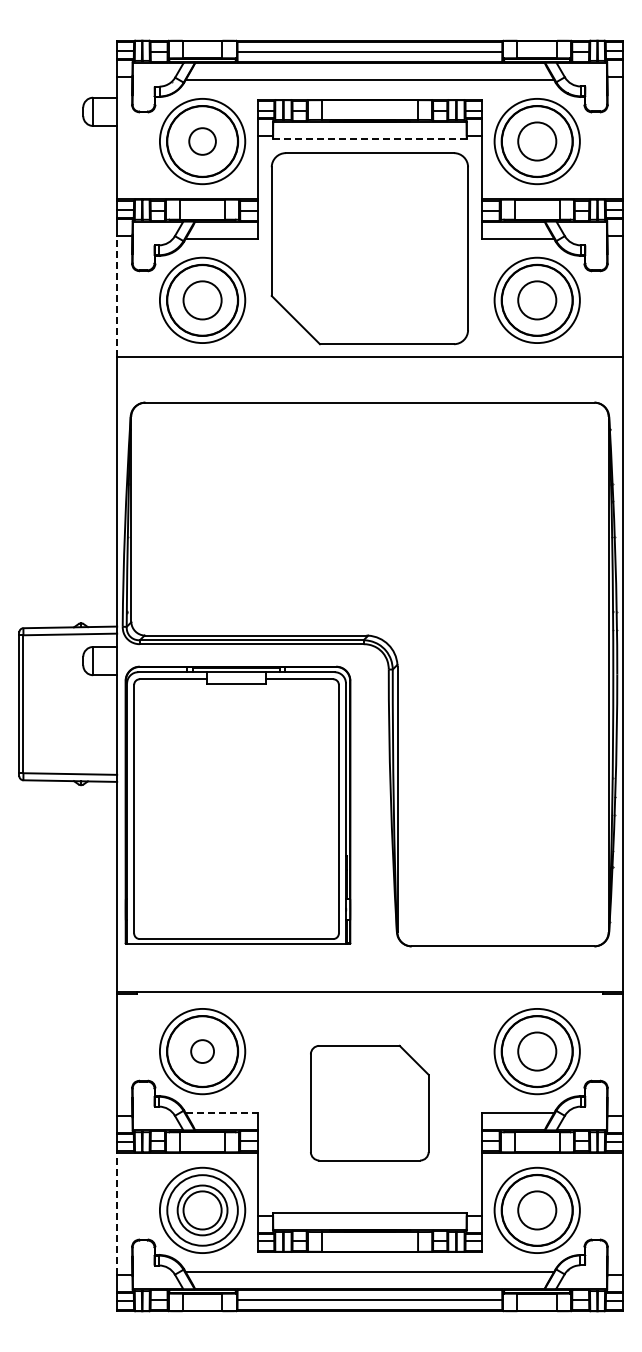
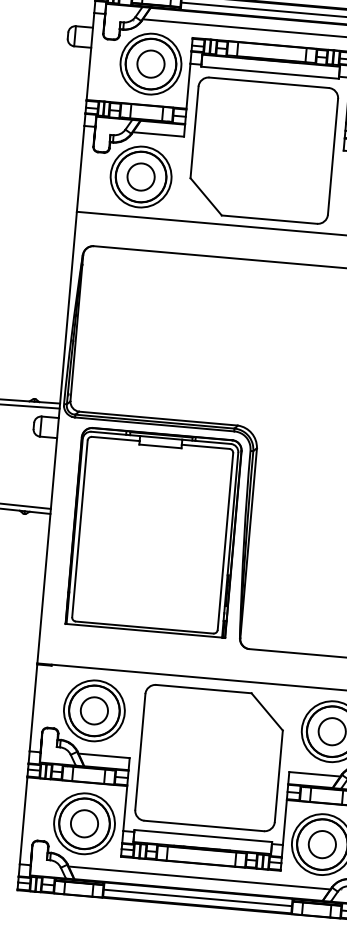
line: (369, 139) -> (269, 73), dashed -> solid
circle: (202, 141) -> (150, 64), size x1.43
line: (117, 295) -> (80, 168), dashed -> solid
part: (237, 804) -> (153, 531), moved
circle: (202, 1051) -> (94, 710), size x1.67
part: (369, 1102) -> (209, 757), size x1.67
line: (221, 1113) -> (103, 756), dashed -> solid
circle: (202, 1210) -> (84, 823), size x1.43
line: (117, 1213) -> (23, 820), dashed -> solid

